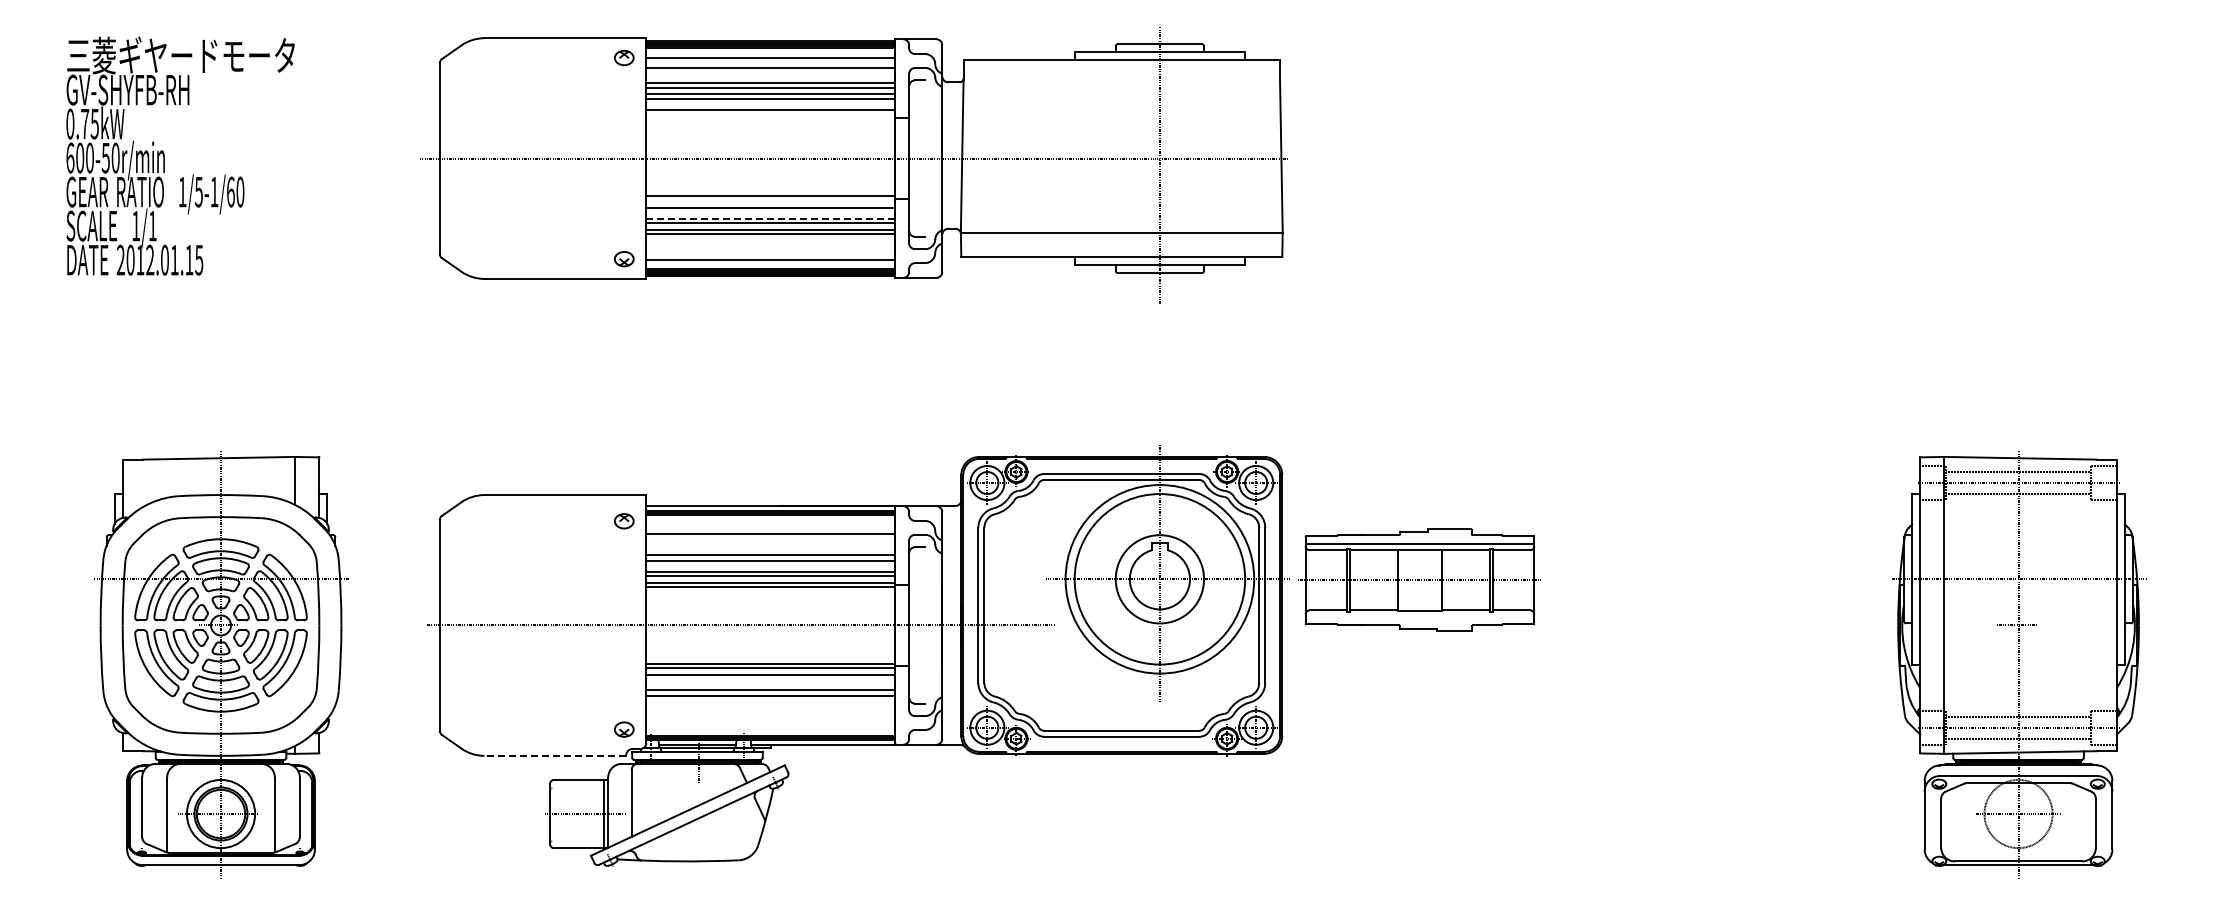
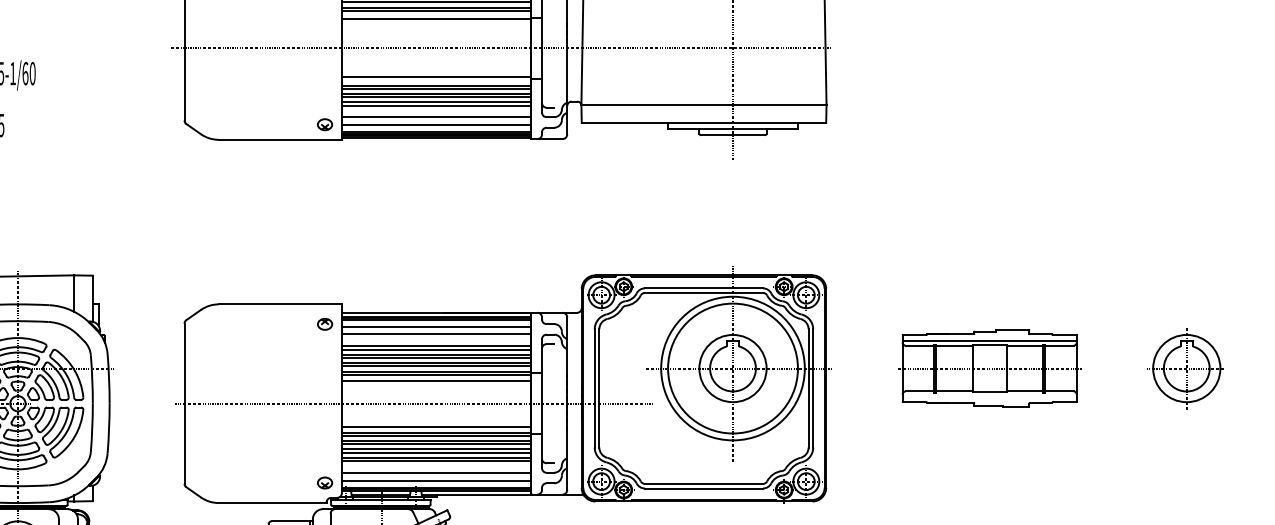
line: (770, 105) -> (436, 7), added
line: (770, 120) -> (436, 19), added
line: (770, 211) -> (436, 88), added
line: (771, 218) -> (437, 93), dashed -> solid
line: (770, 249) -> (436, 117), added
line: (770, 524) -> (436, 326), added
line: (770, 549) -> (436, 345), added
line: (770, 565) -> (436, 358), added
part: (1754, 578) -> (1185, 367), added
part: (1419, 579) -> (989, 367), moved
line: (770, 595) -> (436, 380), added
line: (770, 655) -> (436, 426), added
line: (770, 678) -> (436, 444), added
line: (770, 685) -> (436, 449), added
line: (770, 701) -> (436, 461), added
line: (770, 716) -> (436, 473), added
line: (770, 726) -> (436, 480), added
line: (555, 755) -> (272, 502), dashed -> solid

